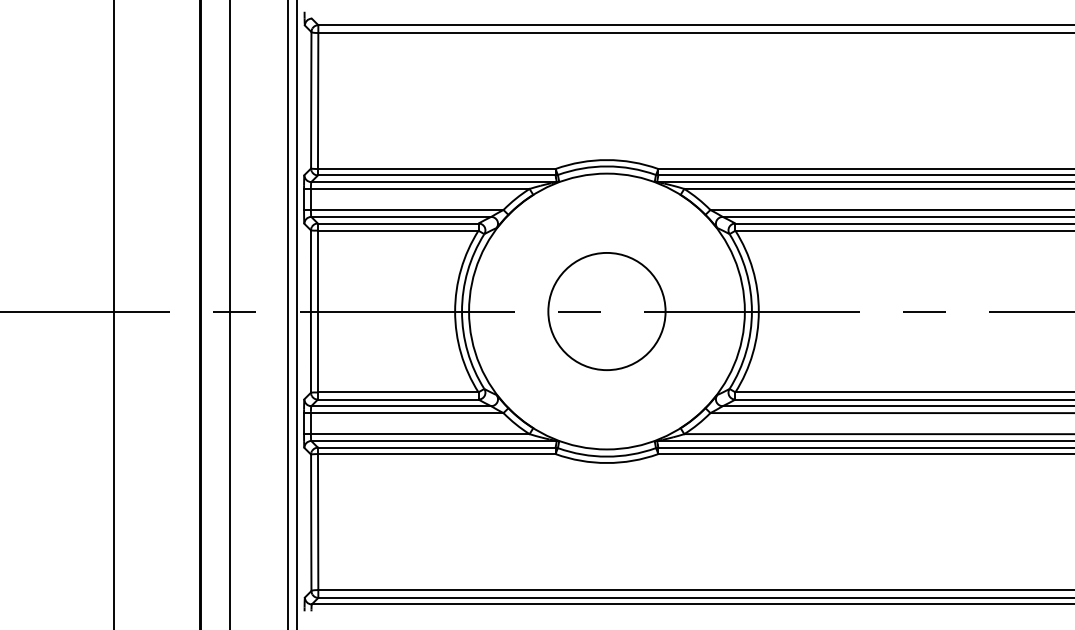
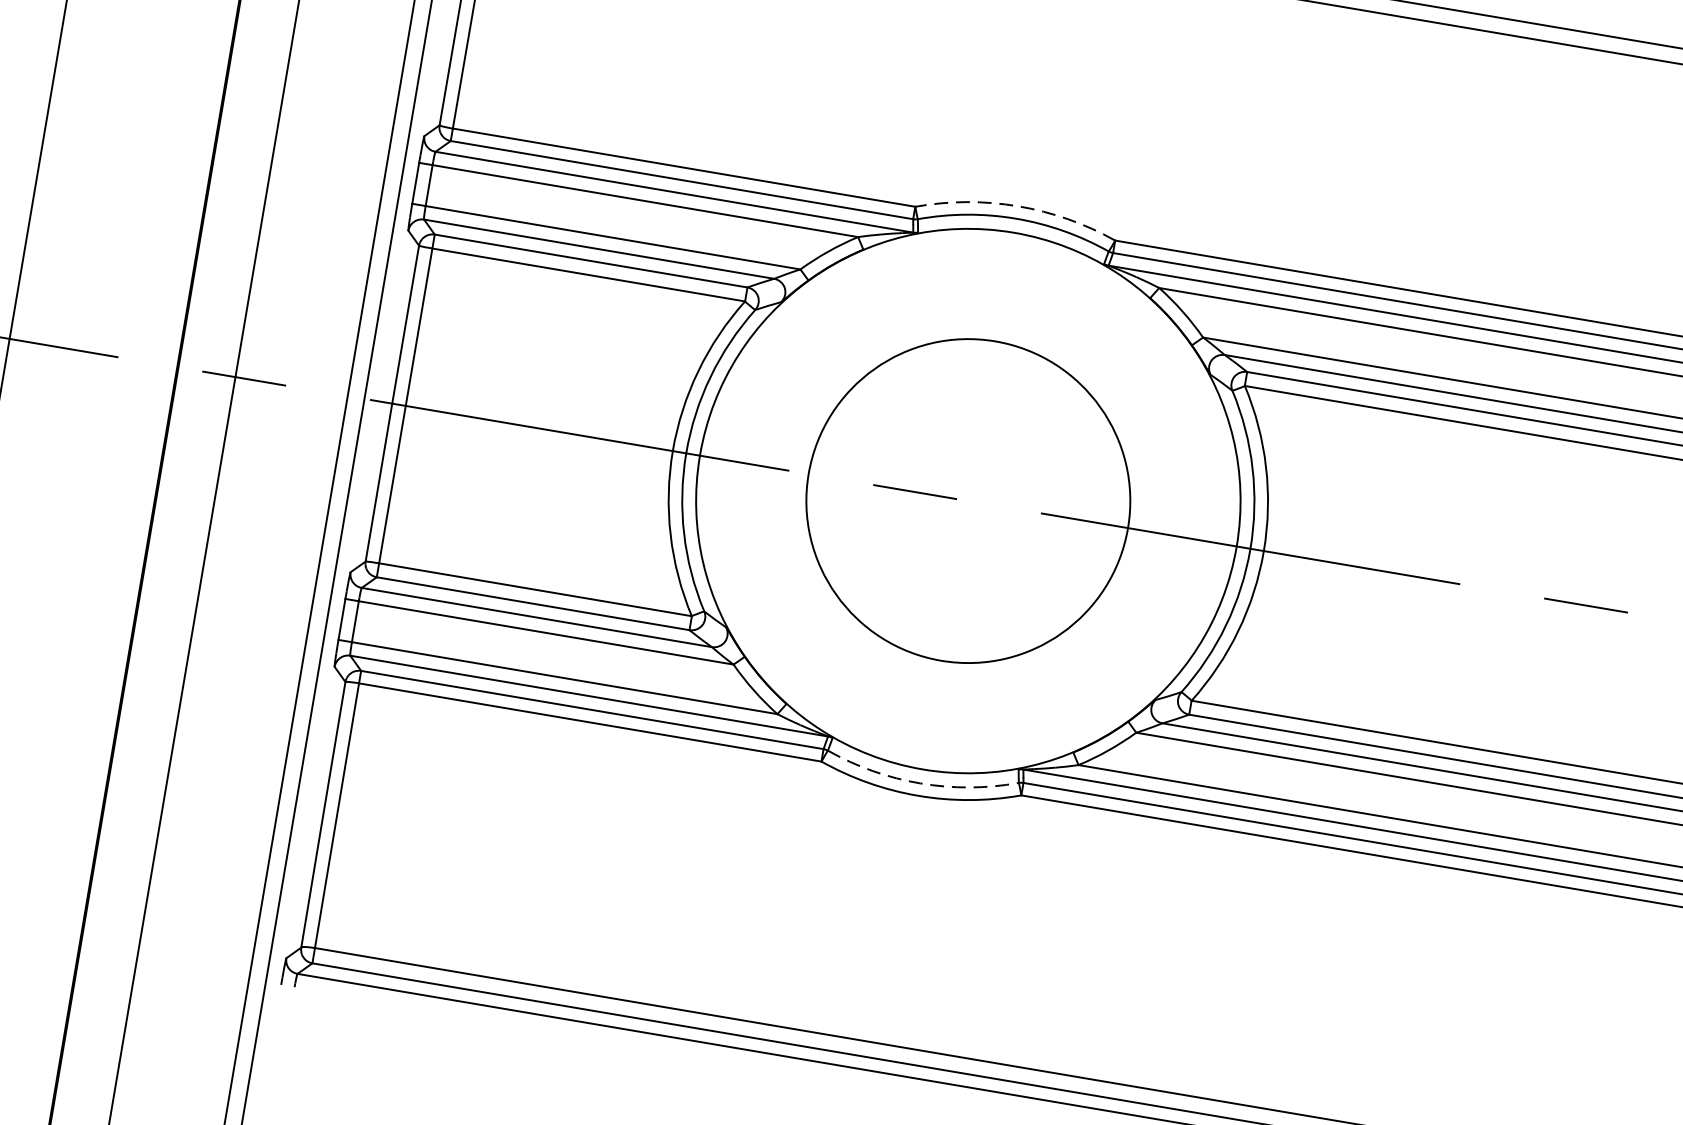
arc: (606, 160) -> (1017, 206), solid -> dashed
circle: (606, 311) -> (967, 500), size x1.4
arc: (606, 456) -> (919, 783), solid -> dashed

